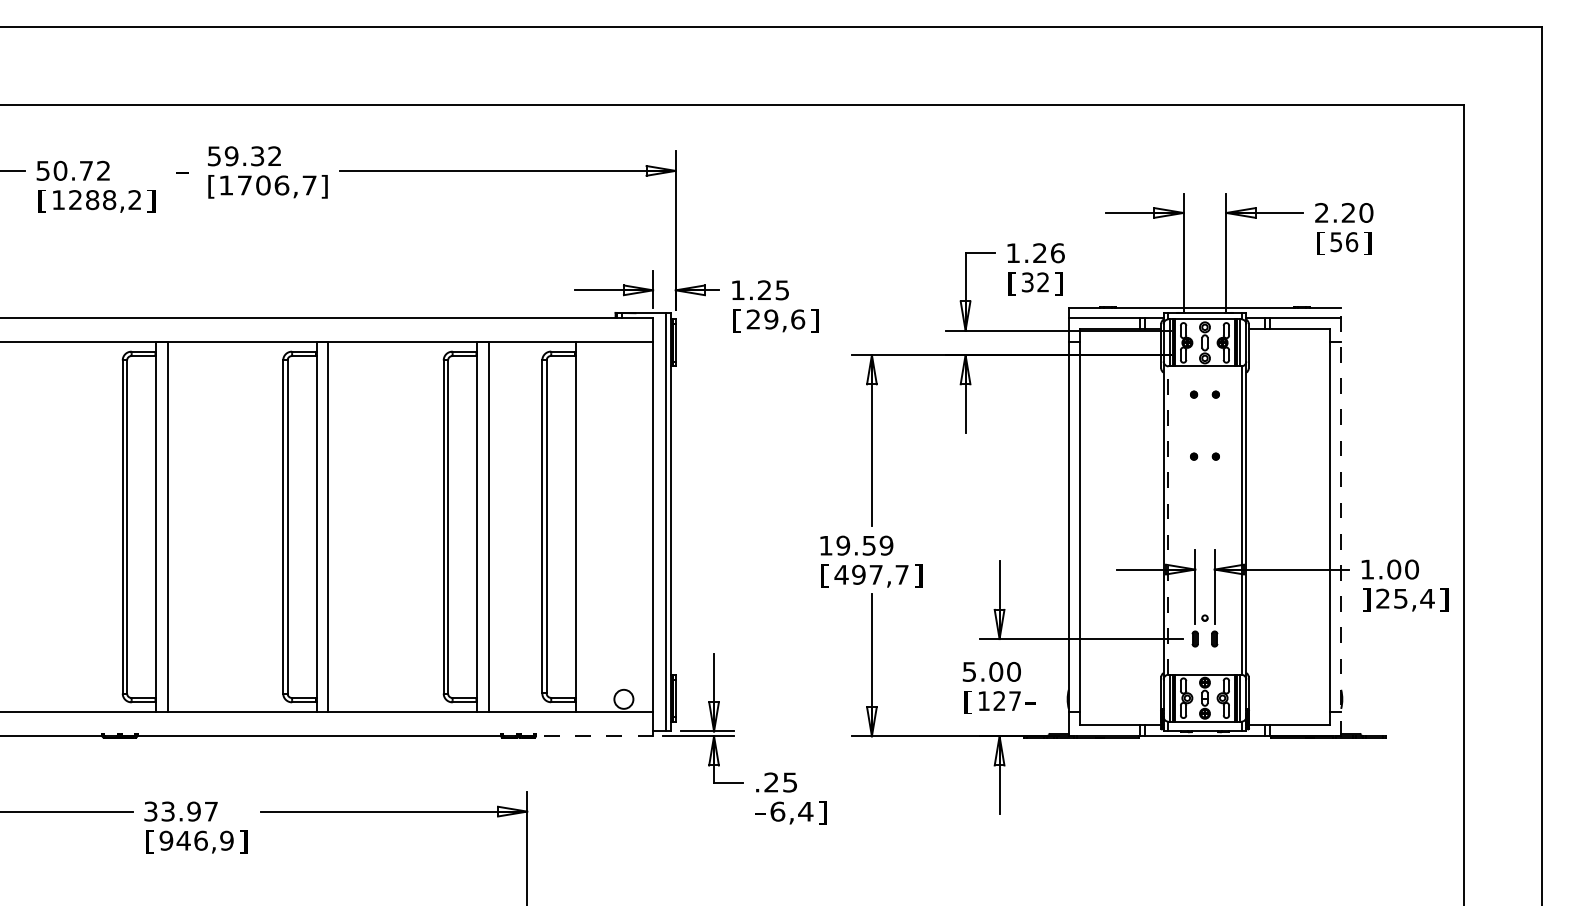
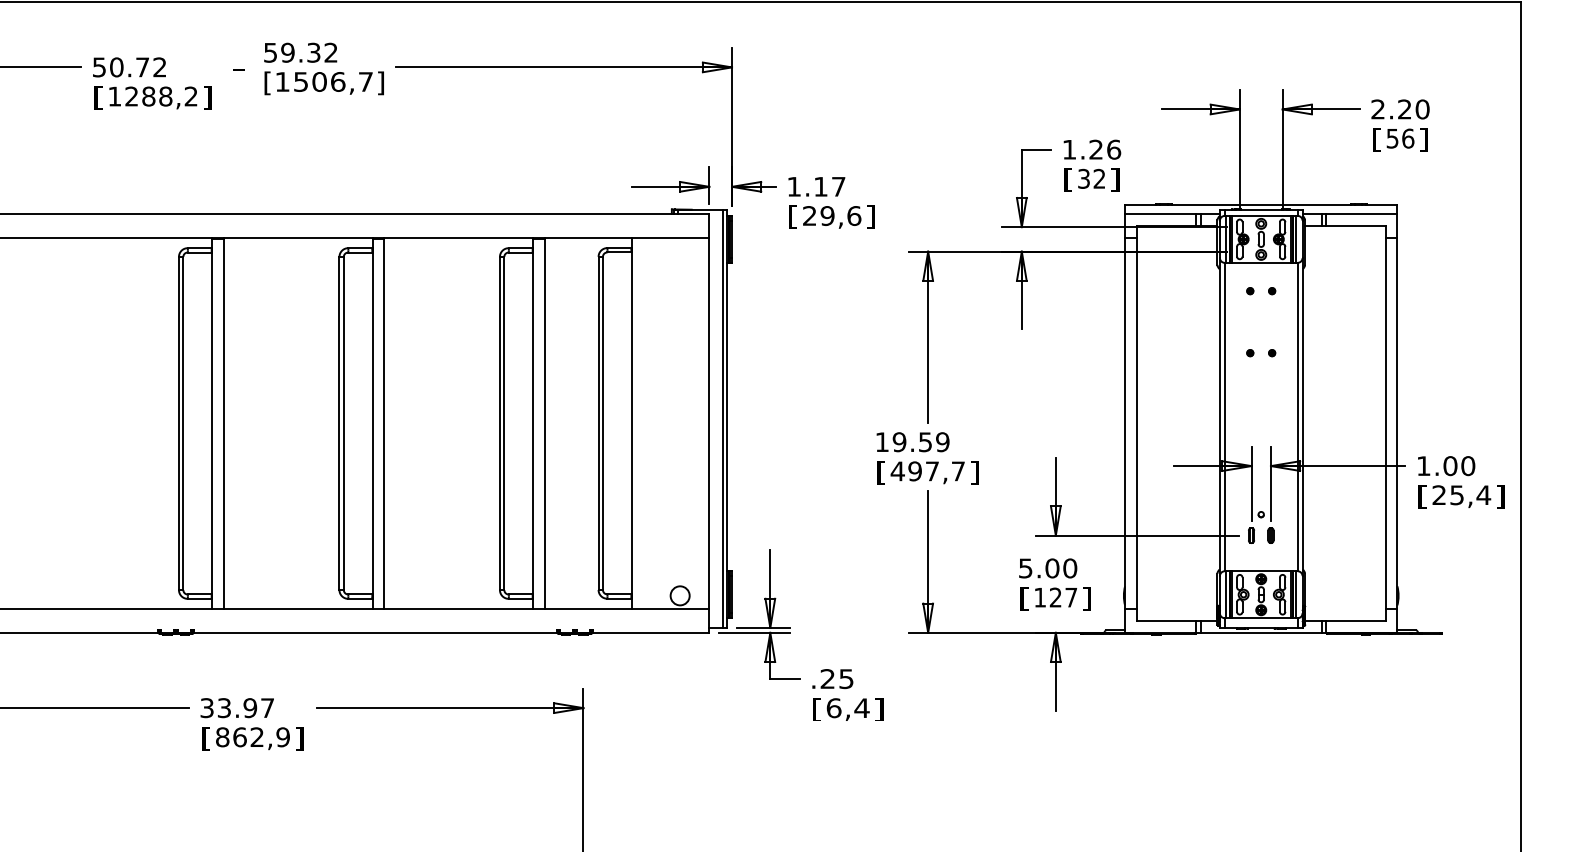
text: (244, 185) -> (300, 82), [1706,7] -> [1506,7]
text: (773, 290) -> (829, 187), 1.25 -> 1.17
line: (1168, 520) -> (1224, 417), dashed -> solid
line: (1341, 522) -> (1397, 419), dashed -> solid
text: (1366, 599) -> (1422, 496), ] -> [
text: (1030, 702) -> (1086, 599), - -> ]
line: (594, 736) -> (650, 633), dashed -> solid
text: (760, 812) -> (816, 709), - -> [
text: (183, 840) -> (239, 737), 946,9 -> 862,9

